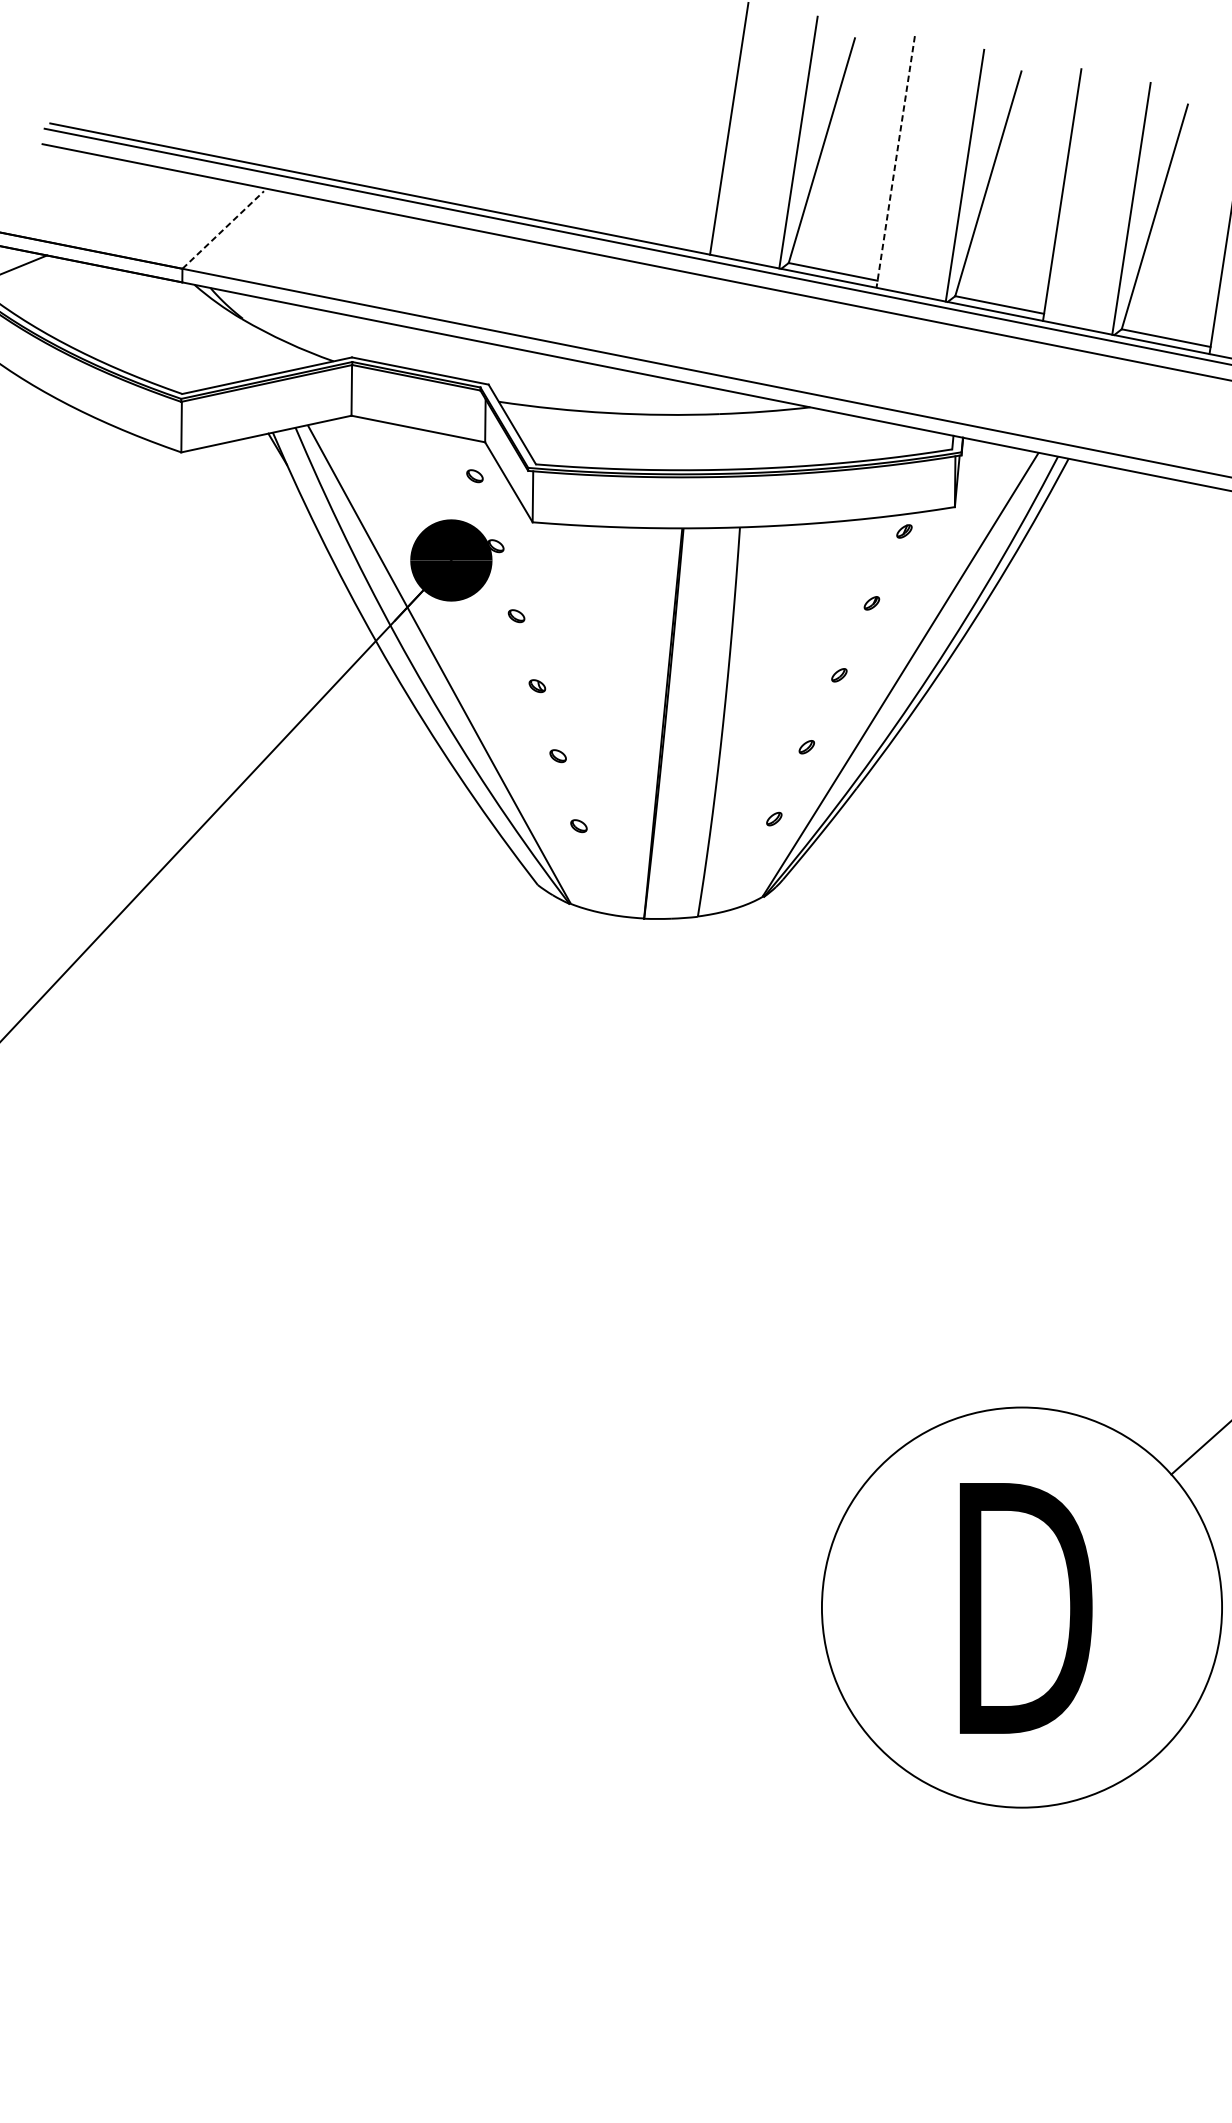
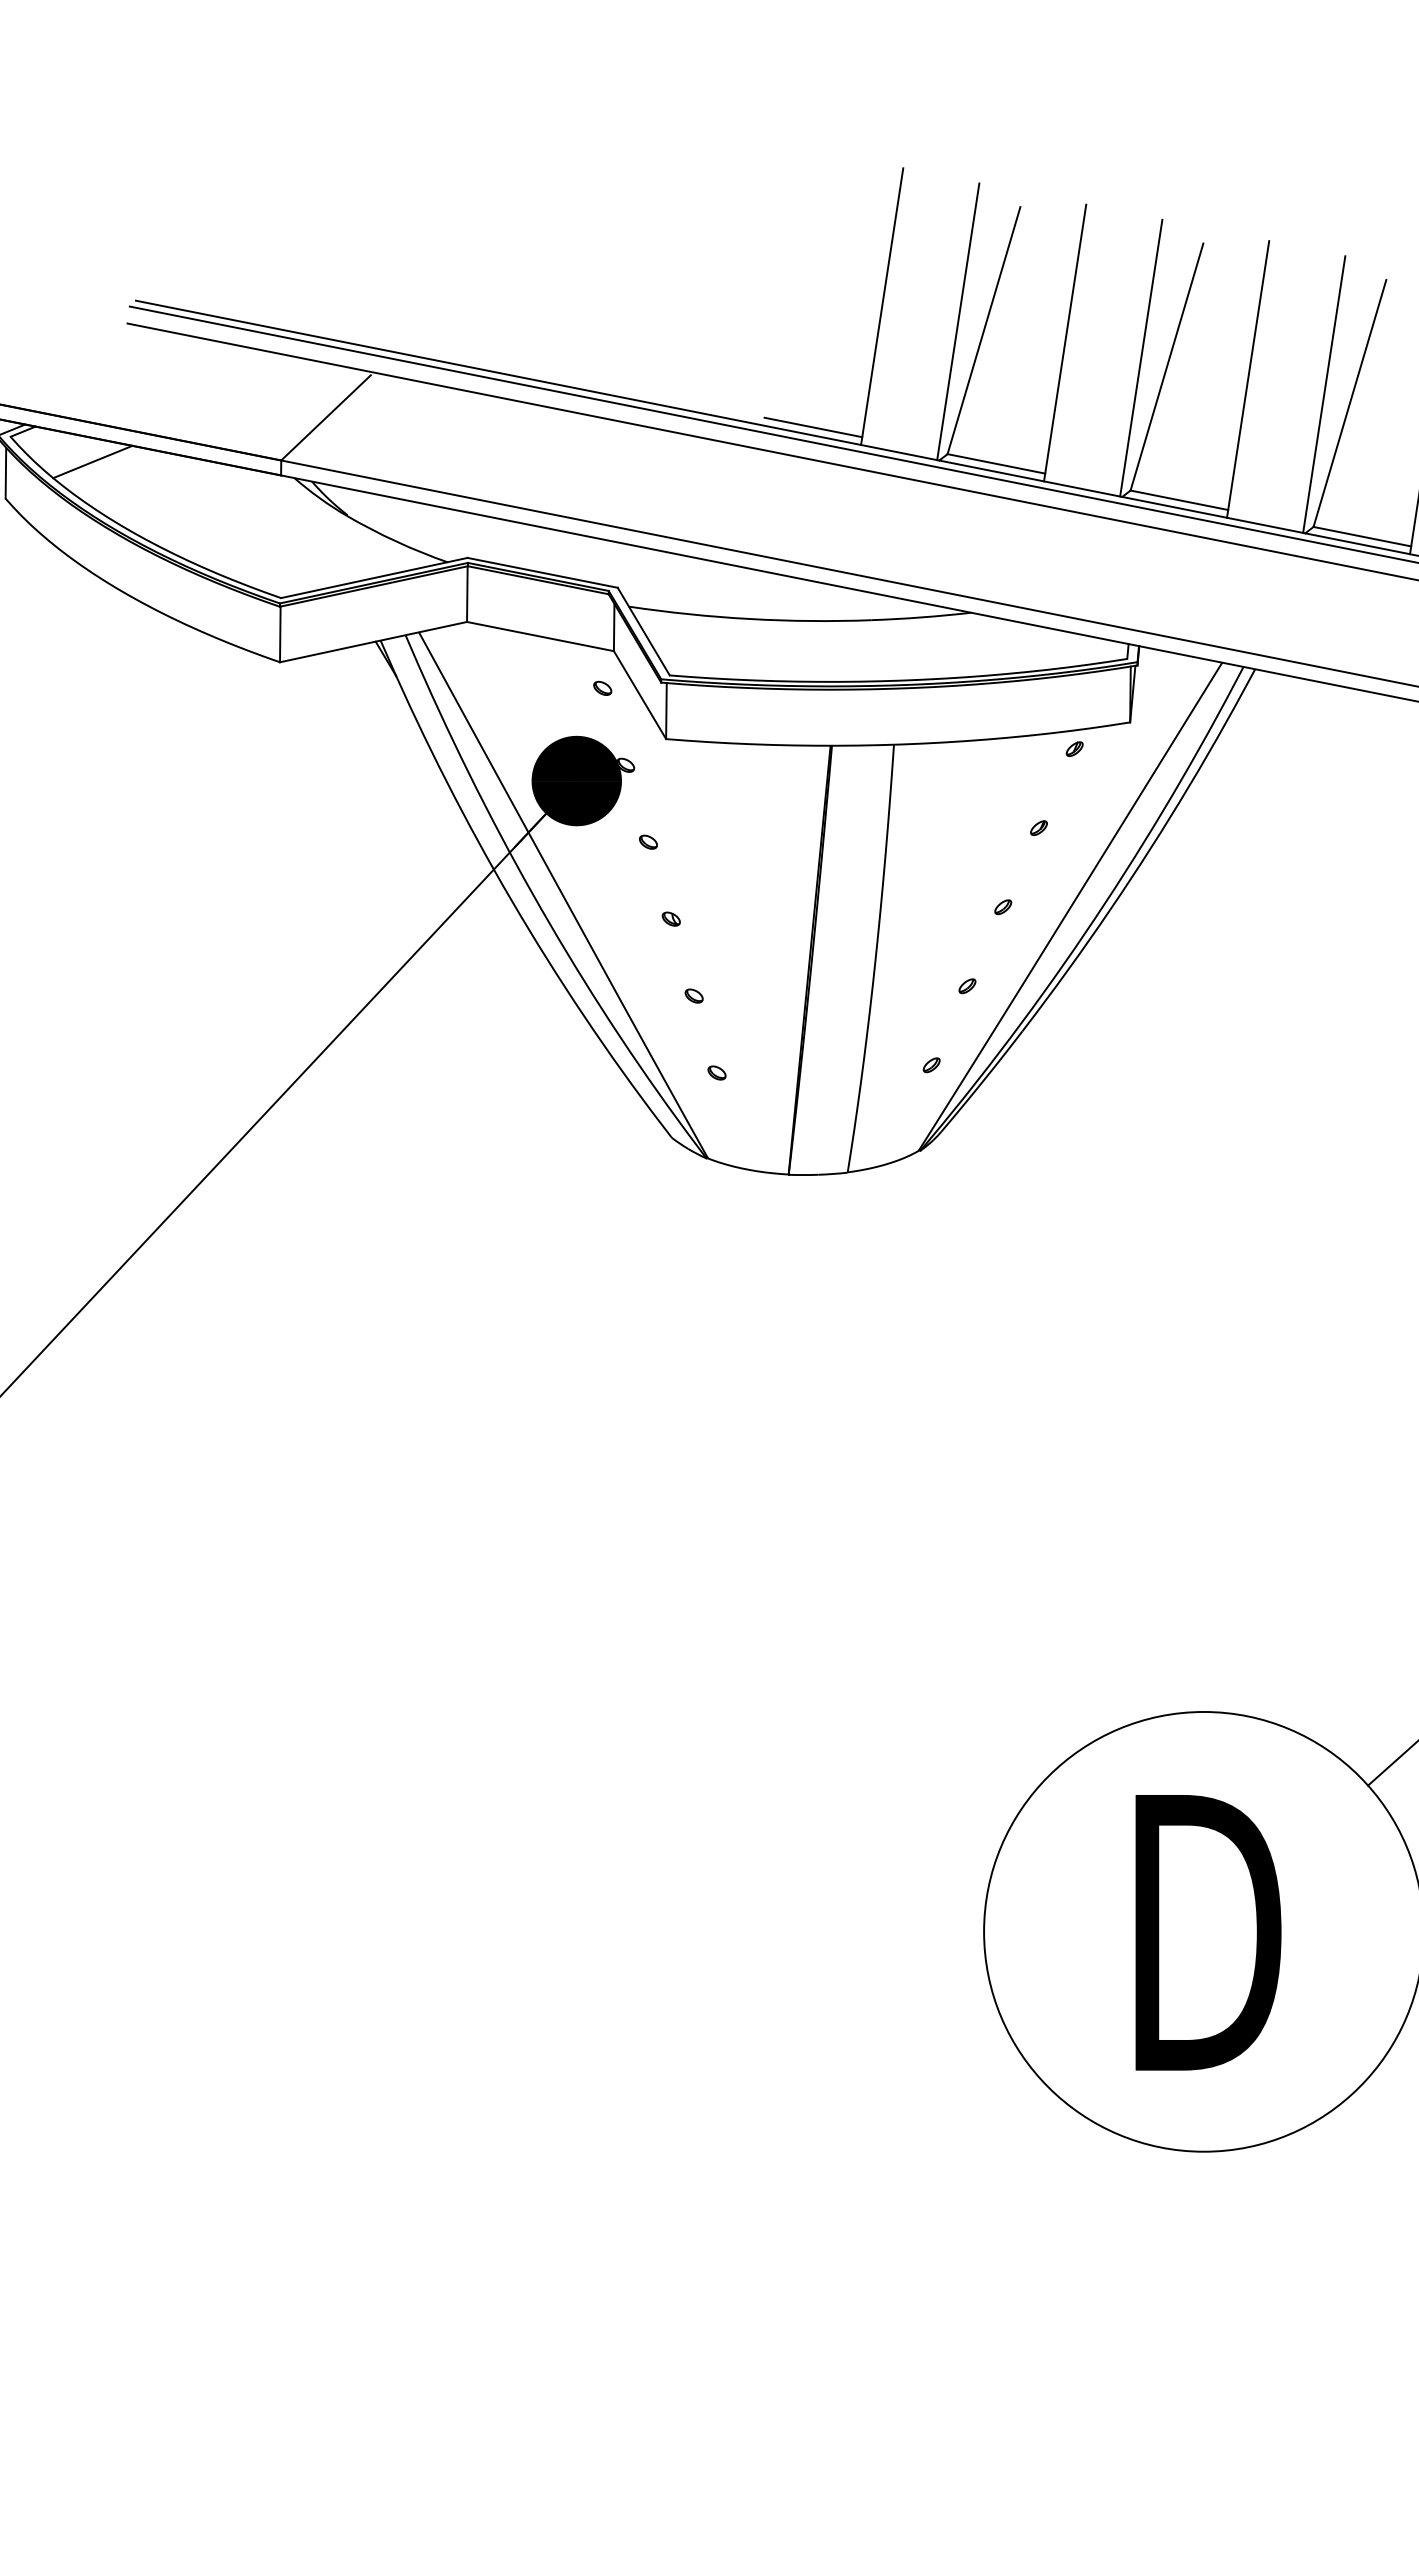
line: (896, 162) -> (1065, 343), dashed -> solid
line: (223, 229) -> (326, 417), dashed -> solid
line: (666, 238) -> (813, 427), added

